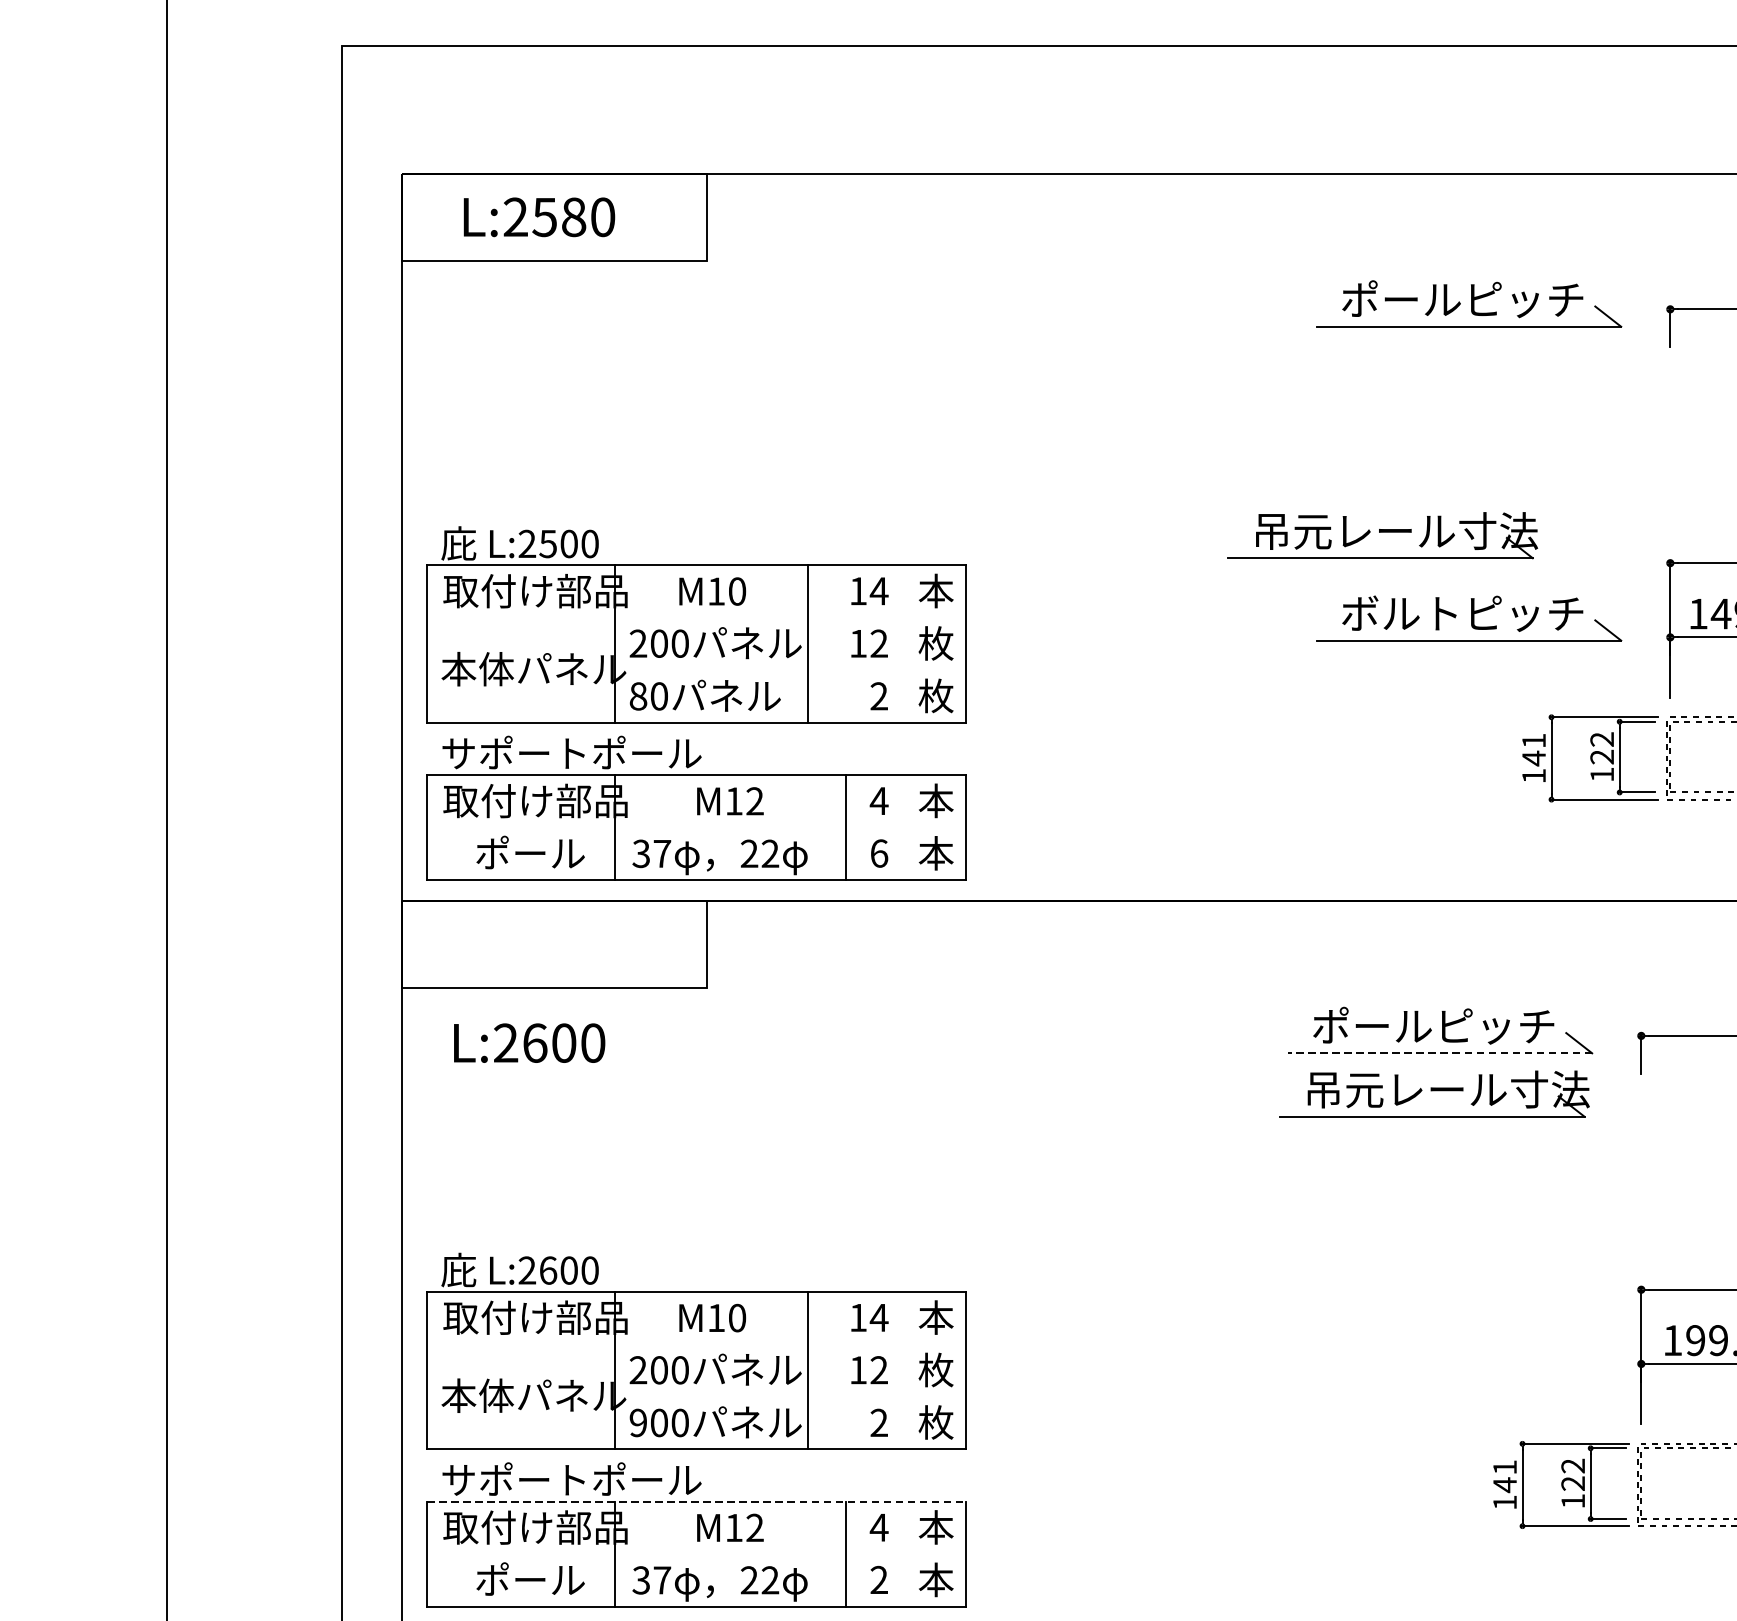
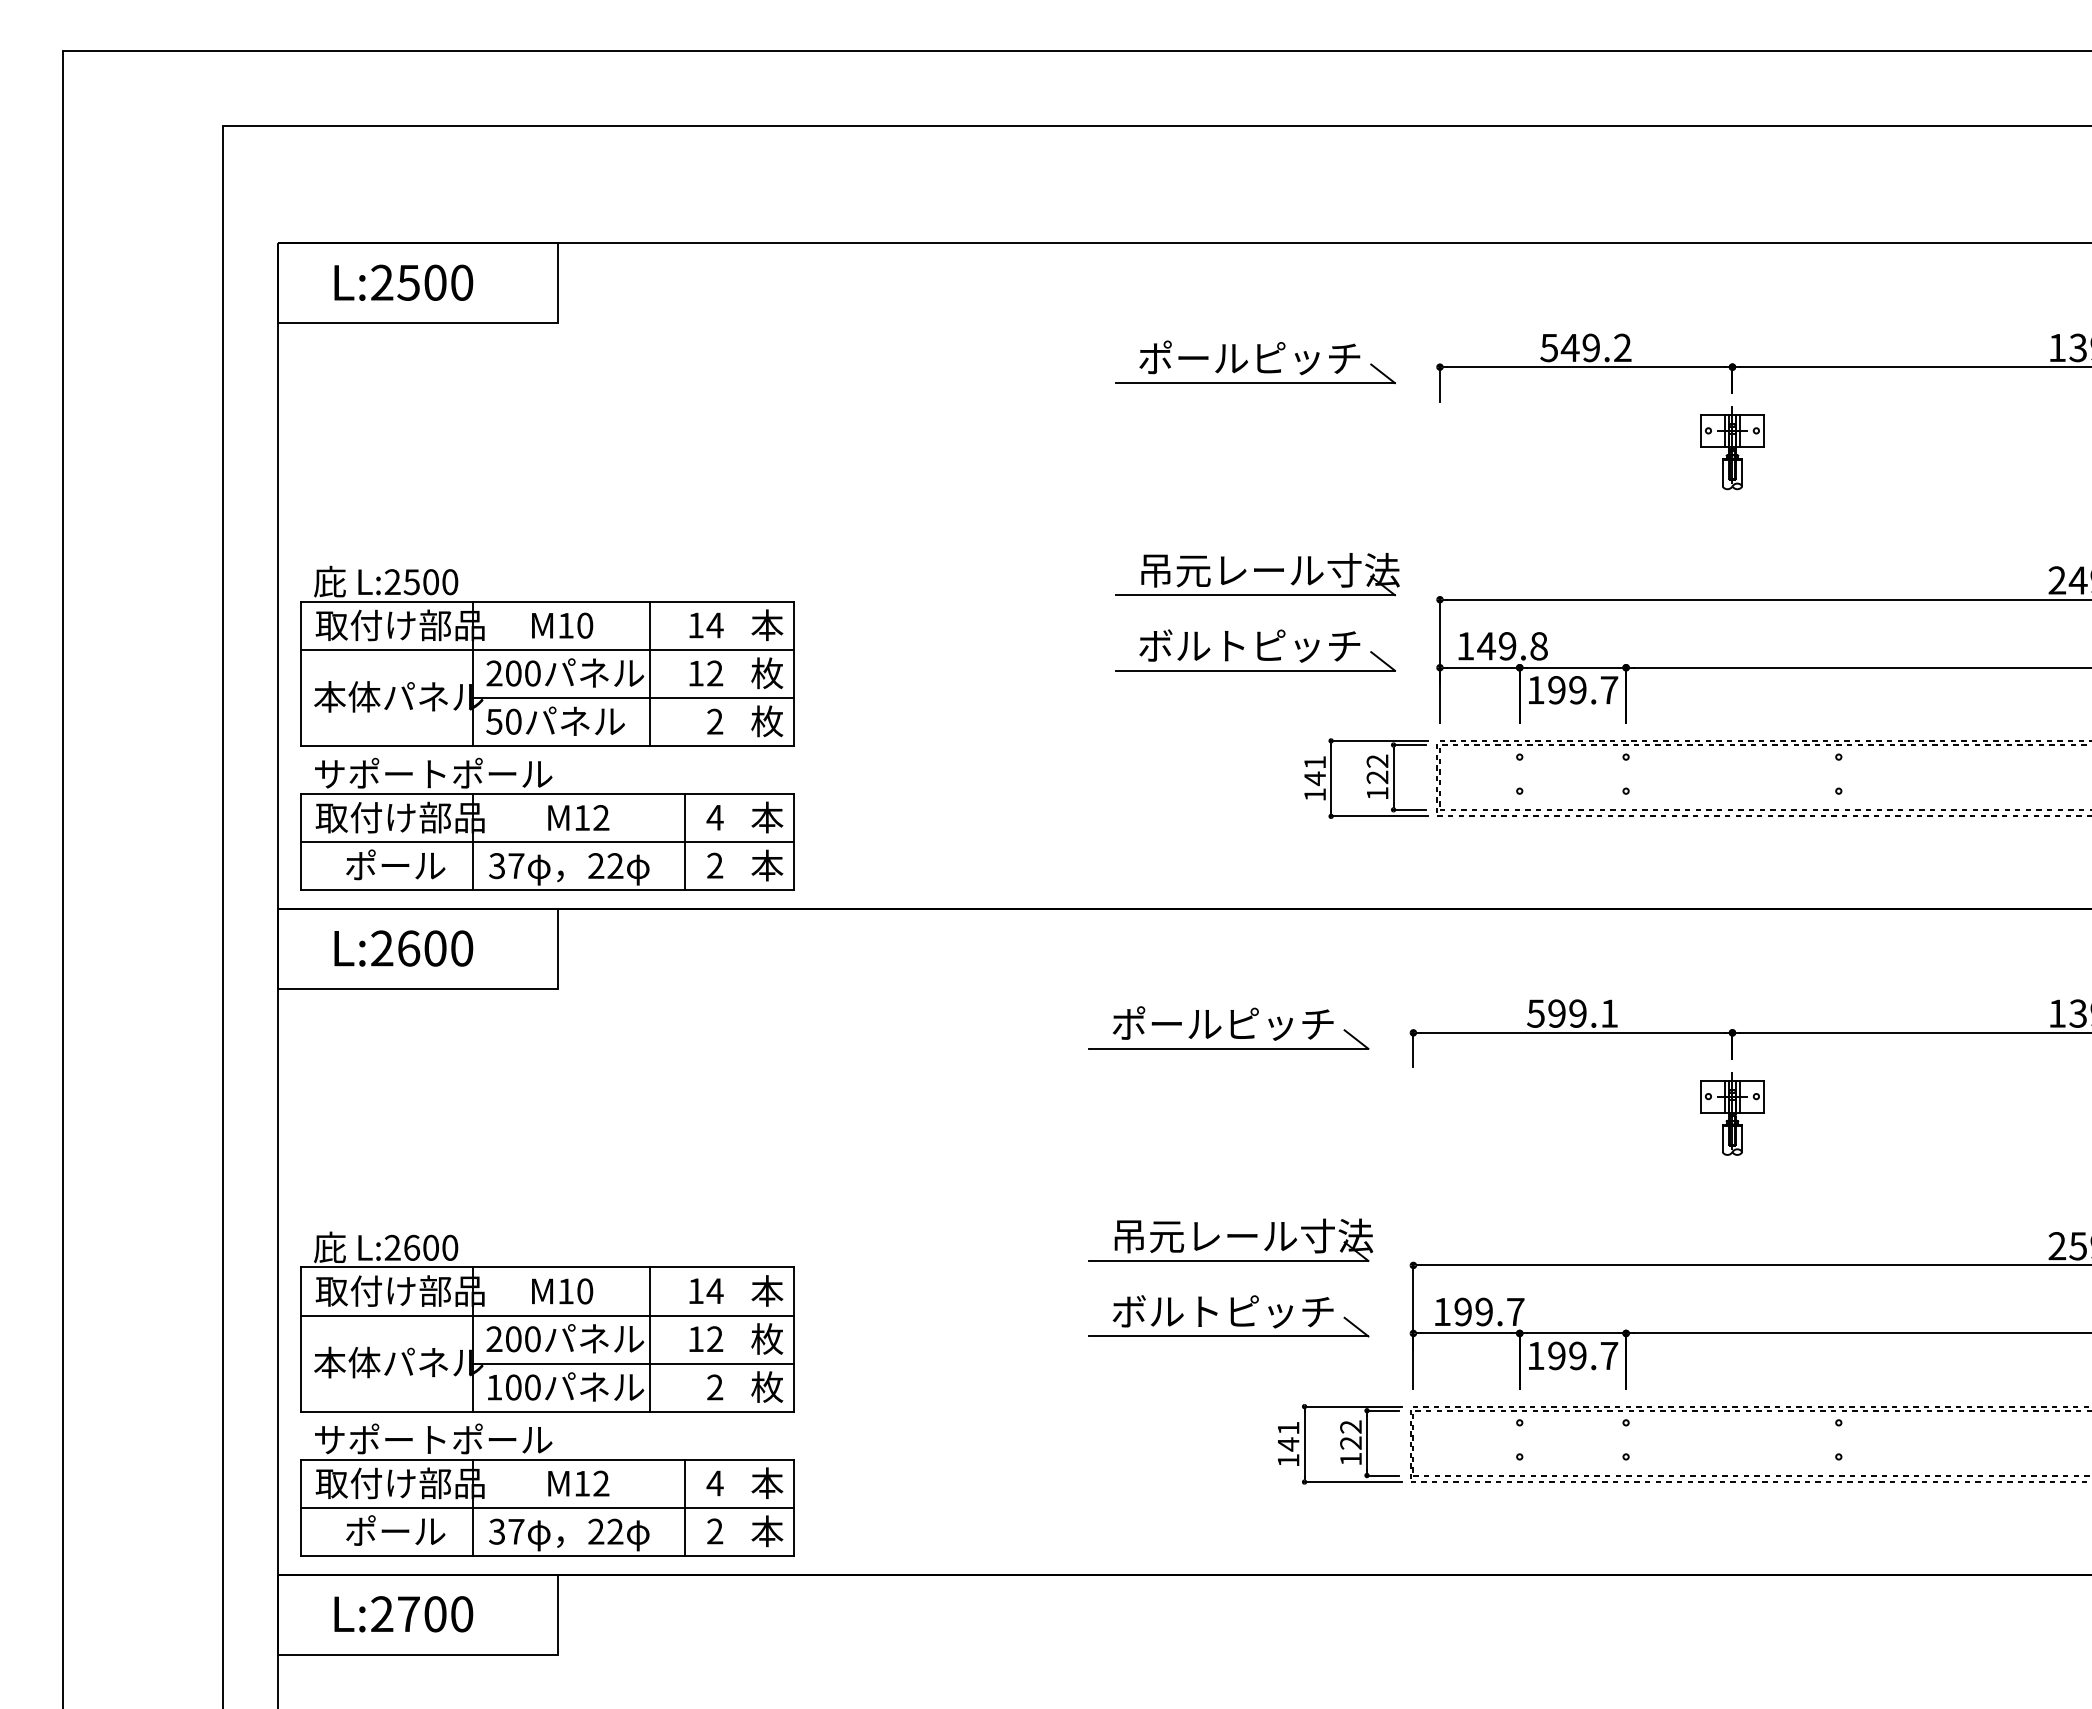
text: (574, 216) -> (435, 282), L:2580 -> L:2500
part: (1382, 535) -> (1257, 574), moved
line: (696, 617) -> (547, 649), added
line: (790, 669) -> (633, 697), added
text: (638, 696) -> (494, 721), 80 -> 50
line: (696, 828) -> (547, 842), added
text: (879, 853) -> (715, 865), 6 -> 2
text: (529, 1043) -> (403, 948), moved
line: (1439, 1052) -> (1228, 1048), dashed -> solid
part: (1434, 1093) -> (1230, 1239), moved
line: (696, 1344) -> (547, 1315), added
part: (1439, 1345) -> (1228, 1316), added
line: (790, 1396) -> (633, 1363), added
text: (638, 1422) -> (494, 1387), 900 -> 100
line: (696, 1501) -> (547, 1459), dashed -> solid
line: (696, 1553) -> (547, 1507), added

